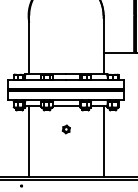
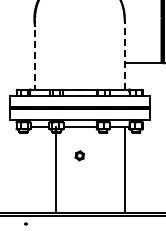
line: (103, 44) -> (124, 53), solid -> dashed
line: (29, 45) -> (35, 54), solid -> dashed
line: (29, 140) -> (56, 169), moved

